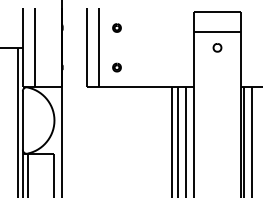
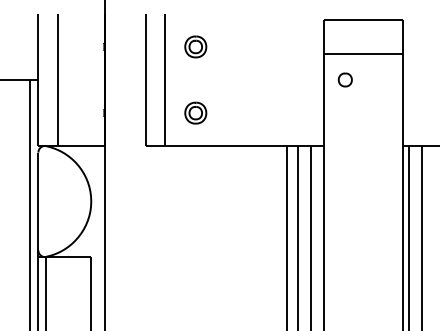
part: (116, 27) -> (194, 46), size x1.6
part: (217, 47) -> (345, 79), moved
part: (116, 67) -> (194, 112), size x1.6

